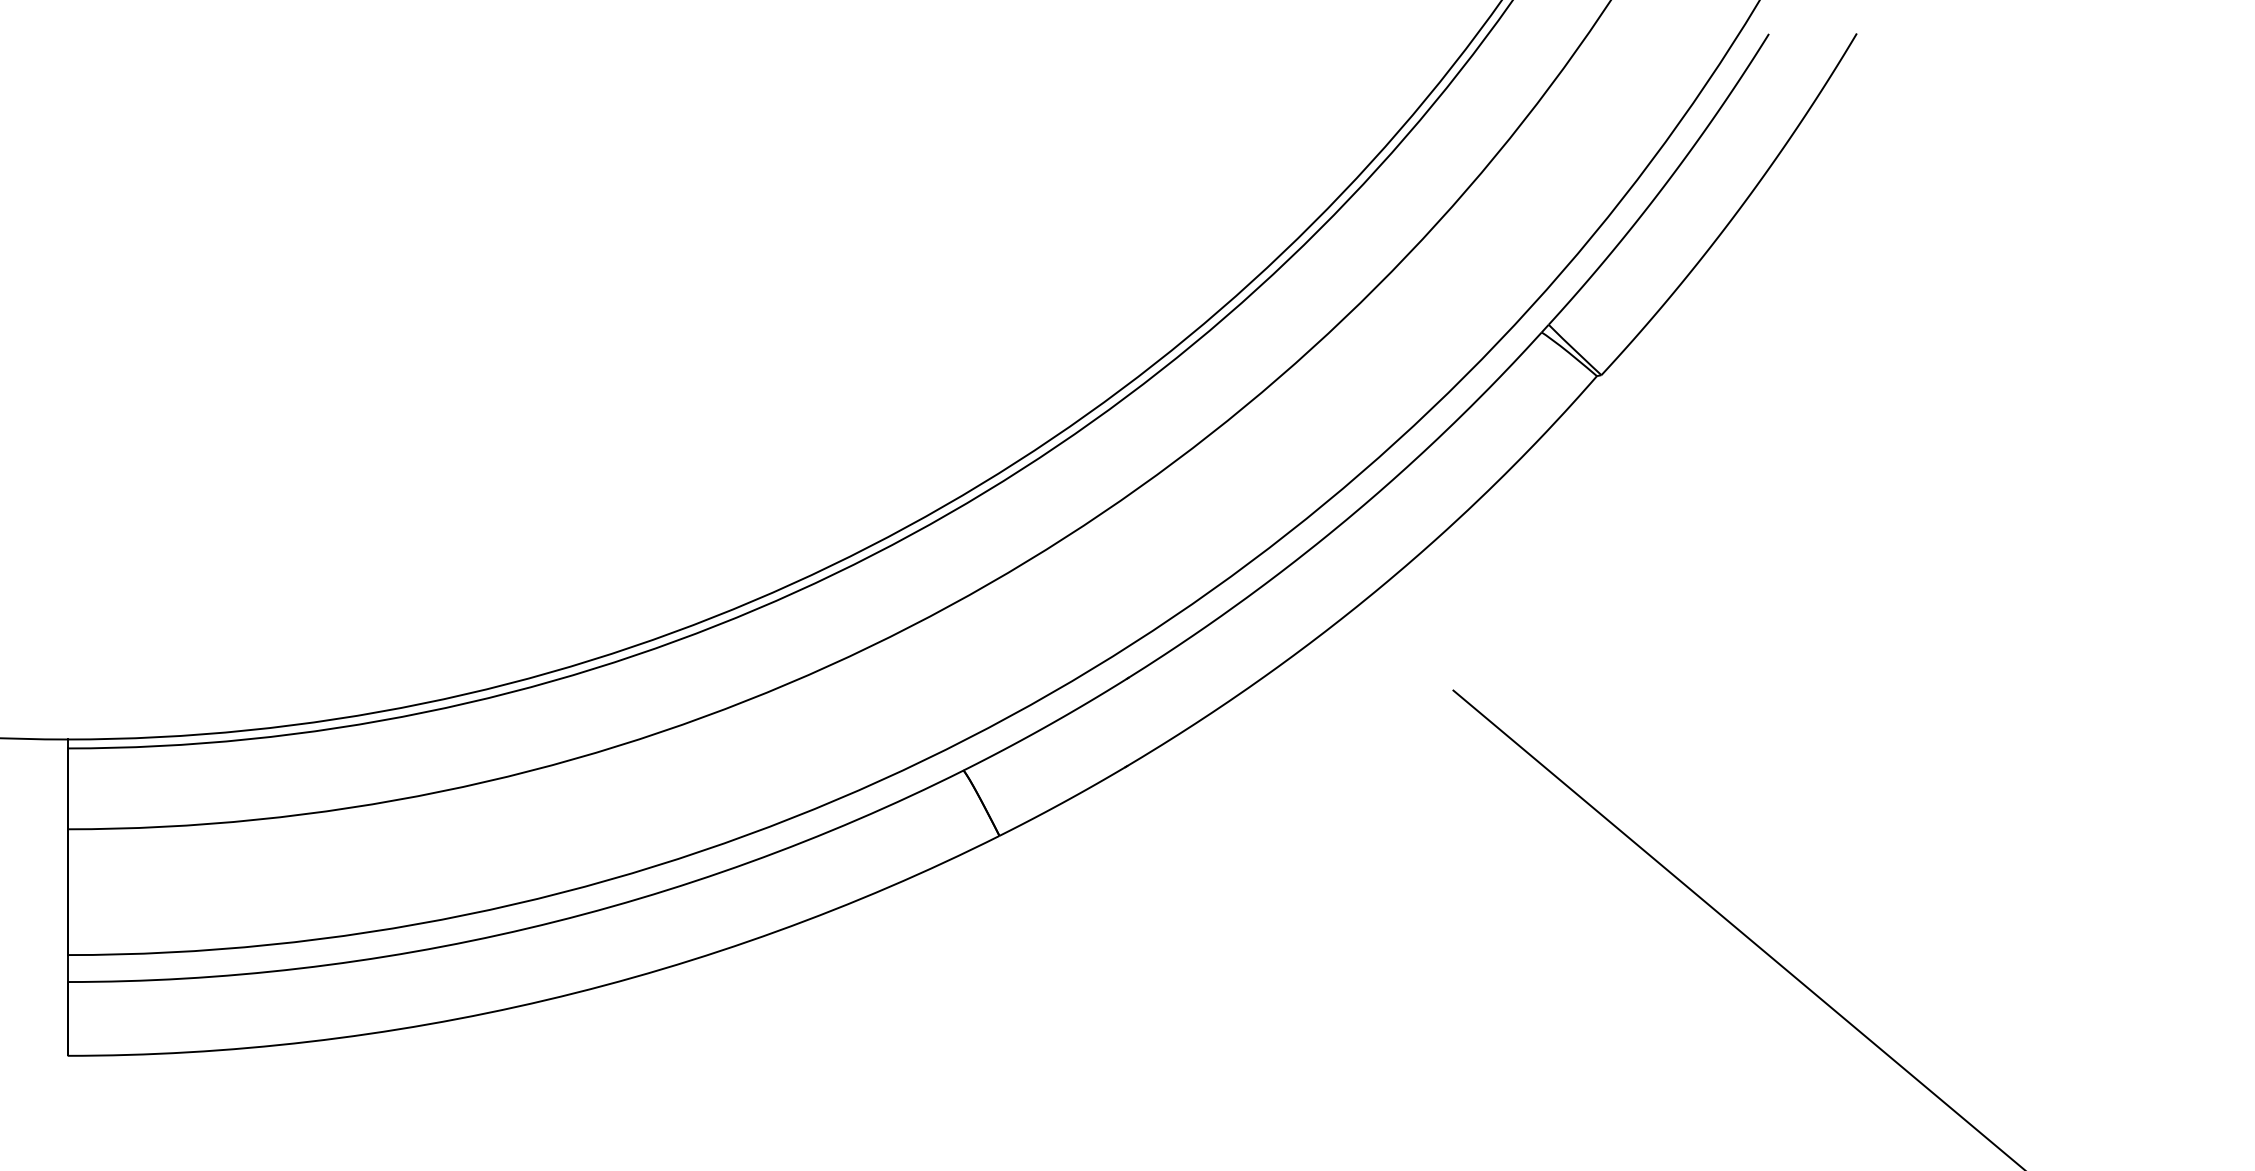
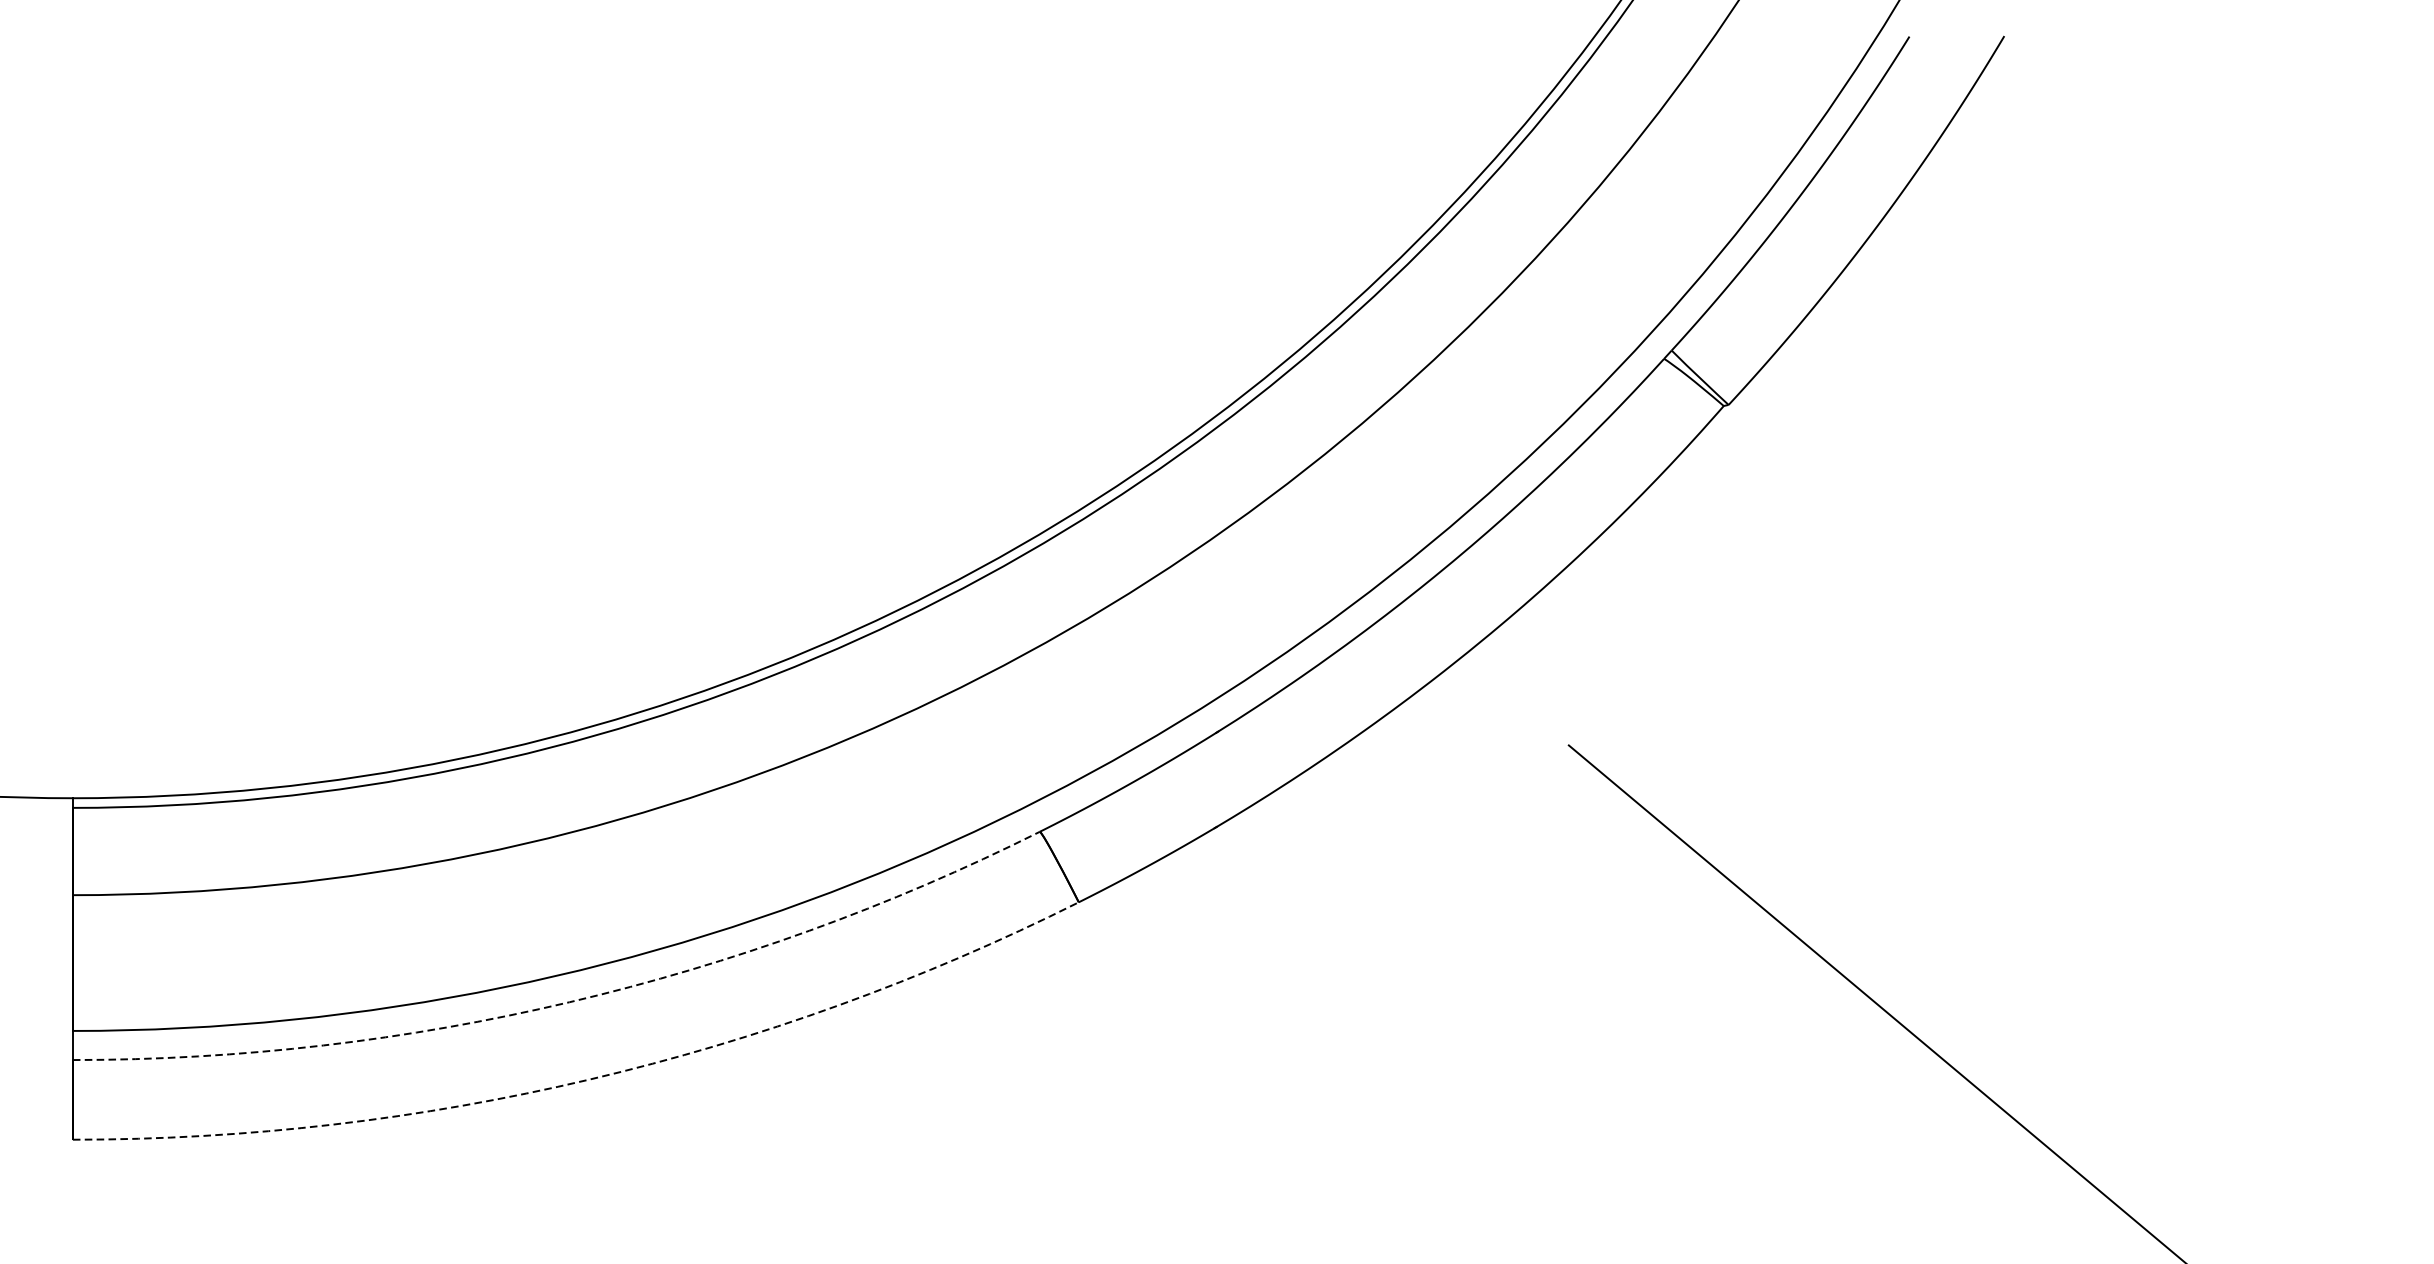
arc: (527, 928) -> (569, 1002), solid -> dashed
arc: (546, 1000) -> (589, 1079), solid -> dashed

